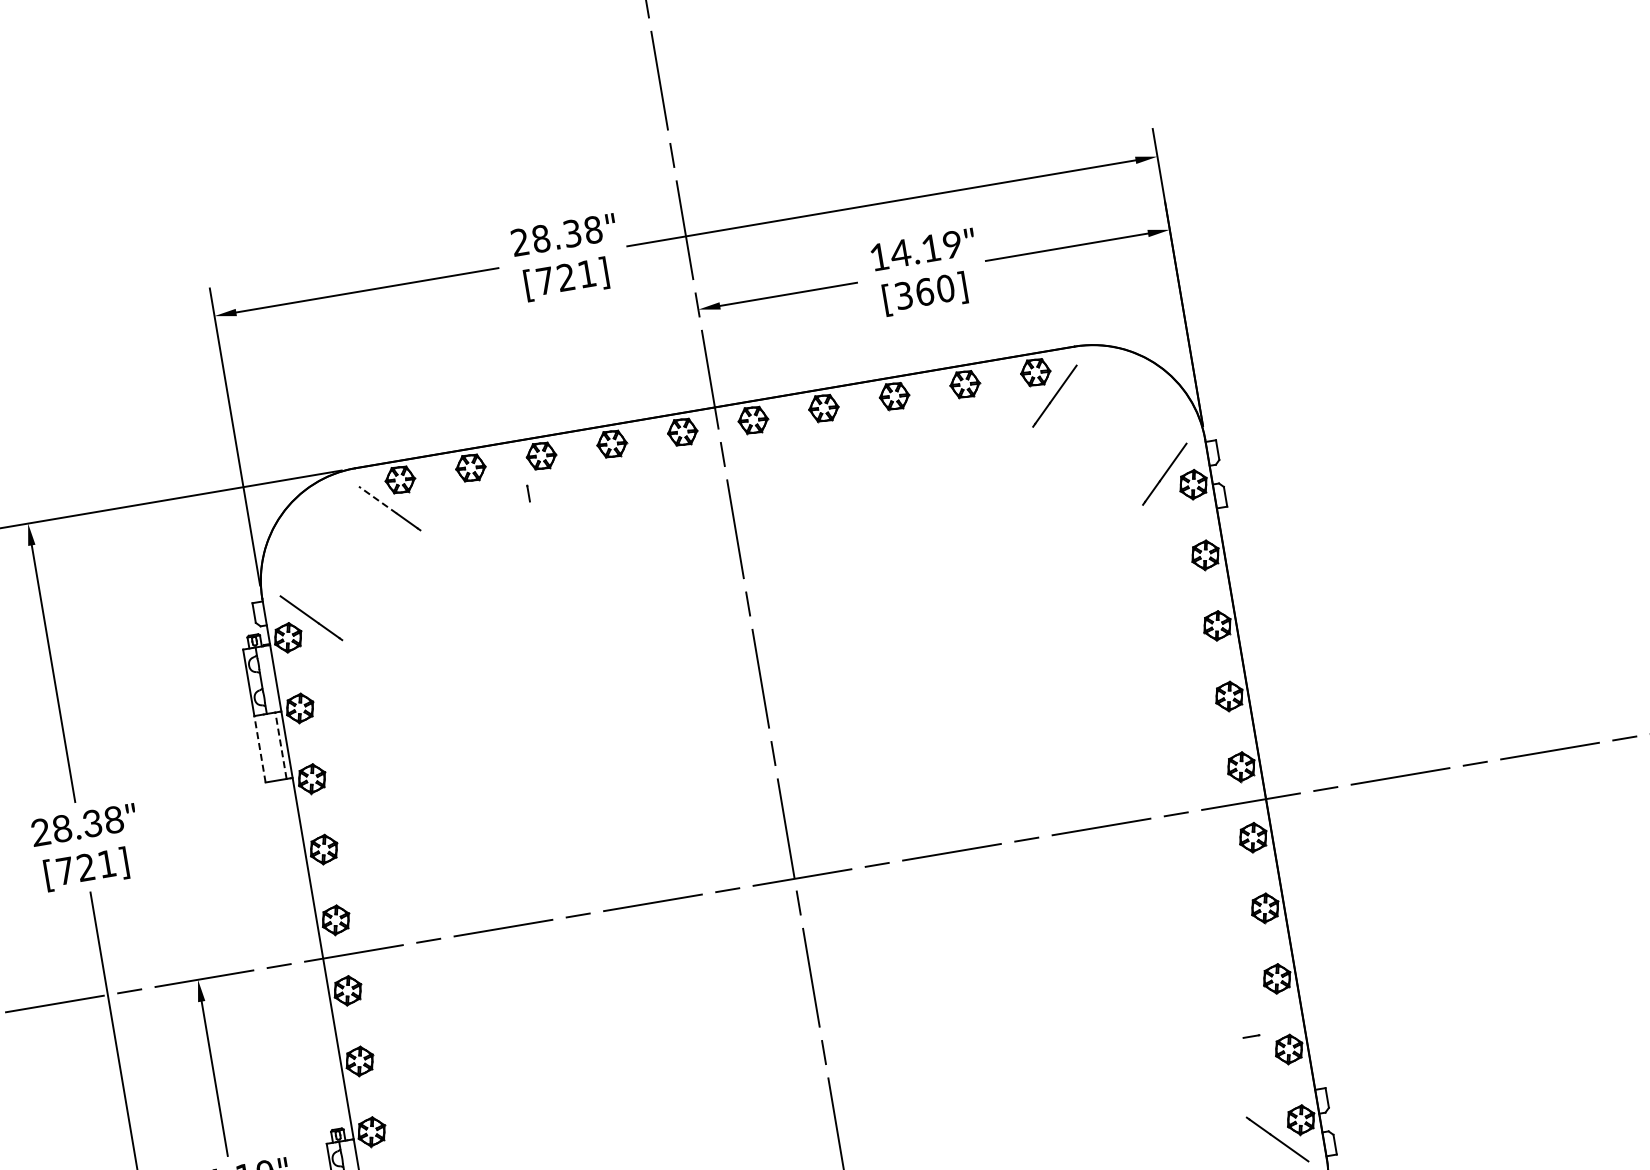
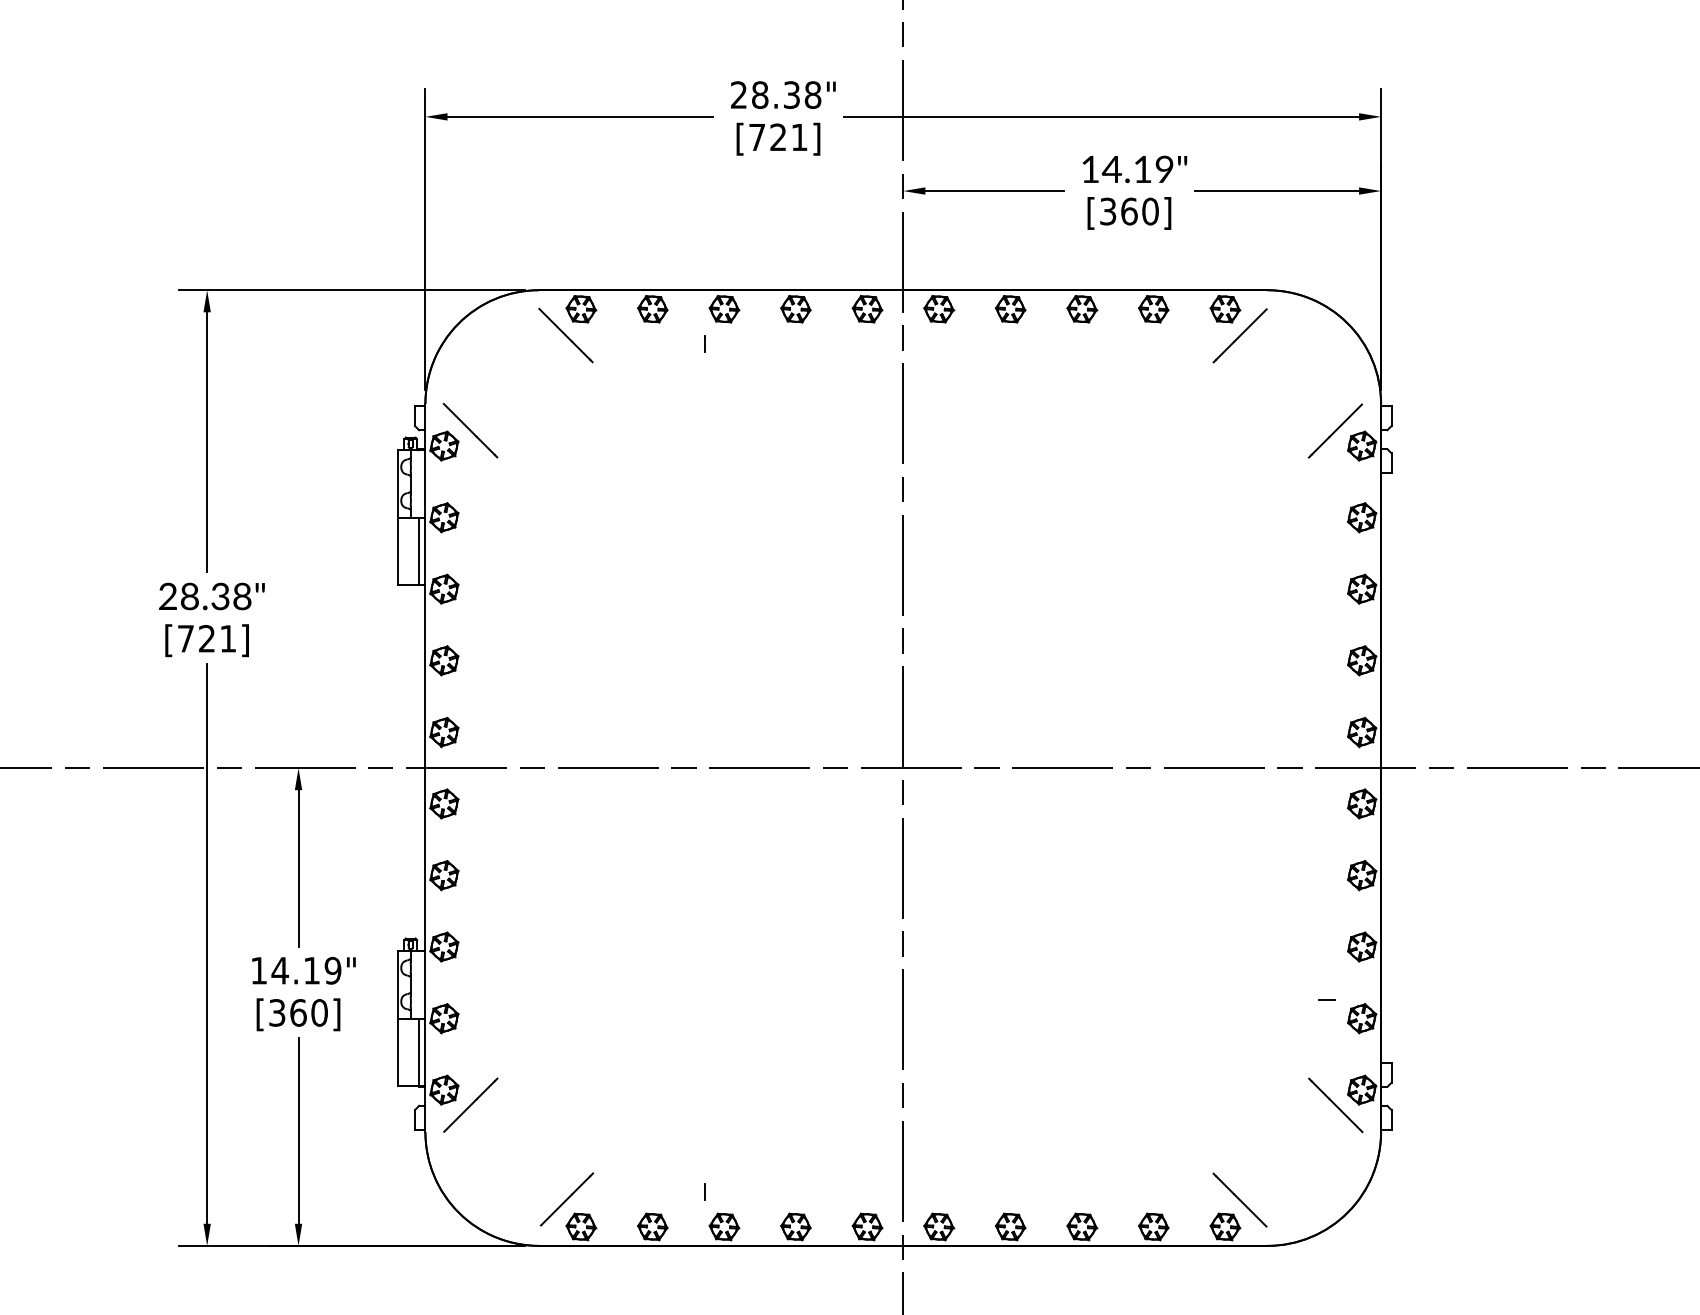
line: (377, 500) -> (555, 325), dashed -> solid
line: (281, 745) -> (419, 551), dashed -> solid
line: (260, 749) -> (398, 551), dashed -> solid

